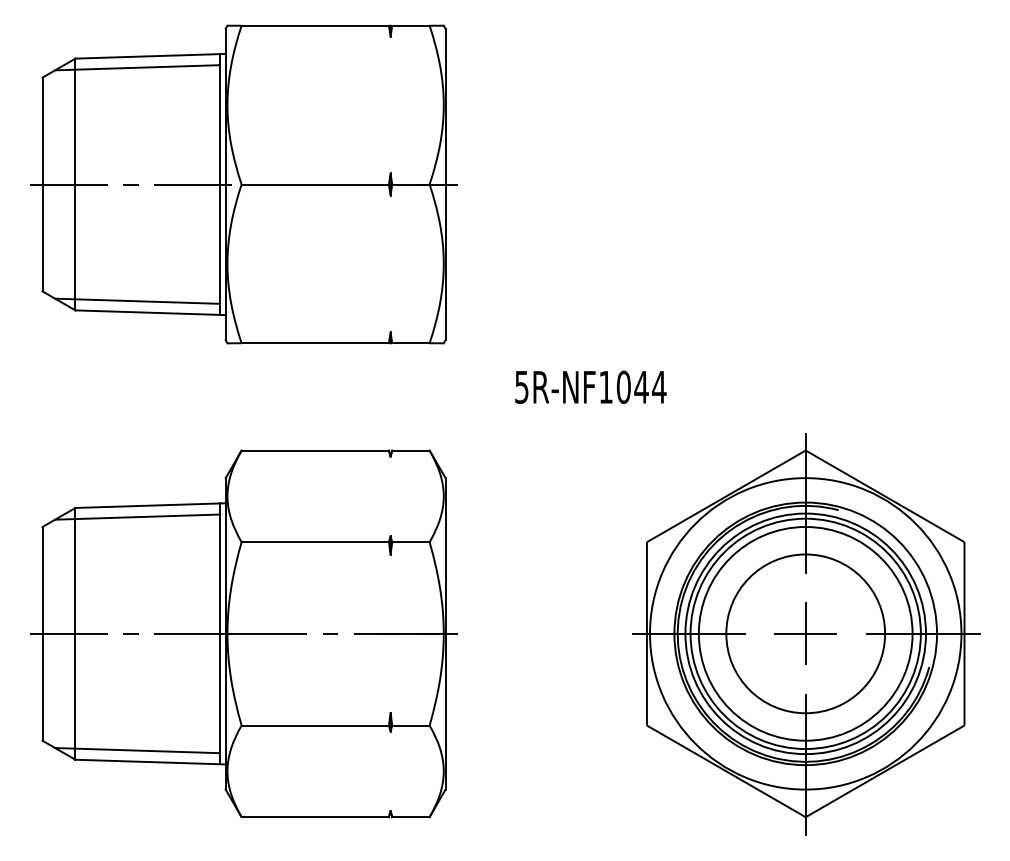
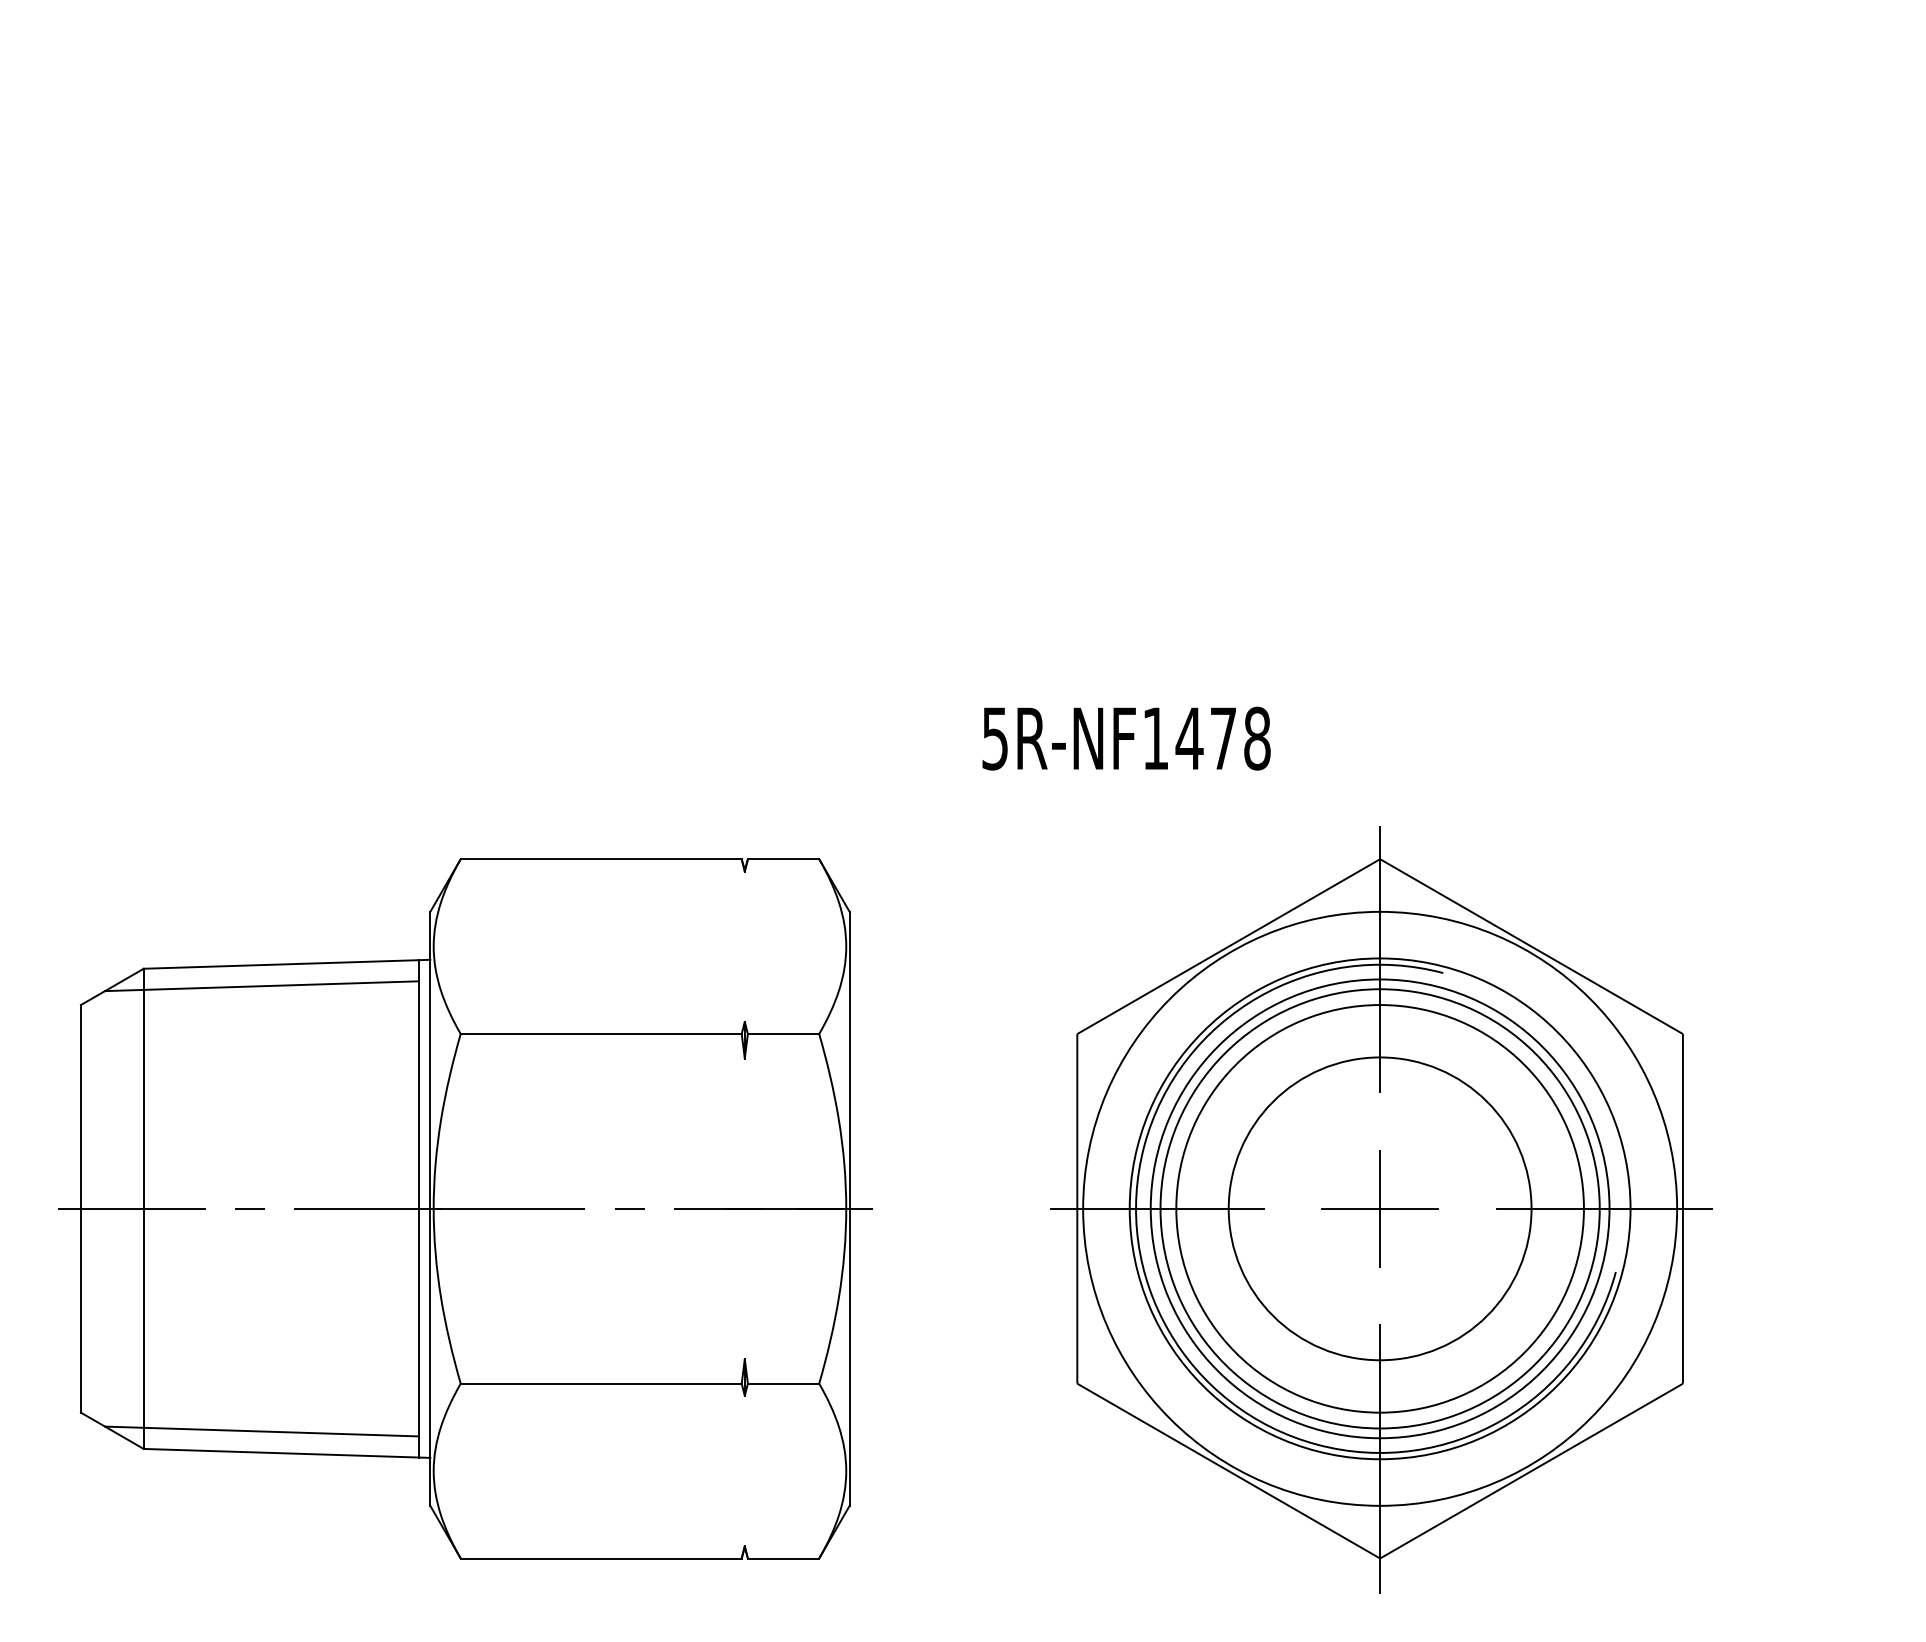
part: (243, 184) -> (464, 351), removed
text: (641, 386) -> (1223, 737), 5R-NF1044 -> 5R-NF1478
part: (806, 634) -> (1381, 1210), moved

